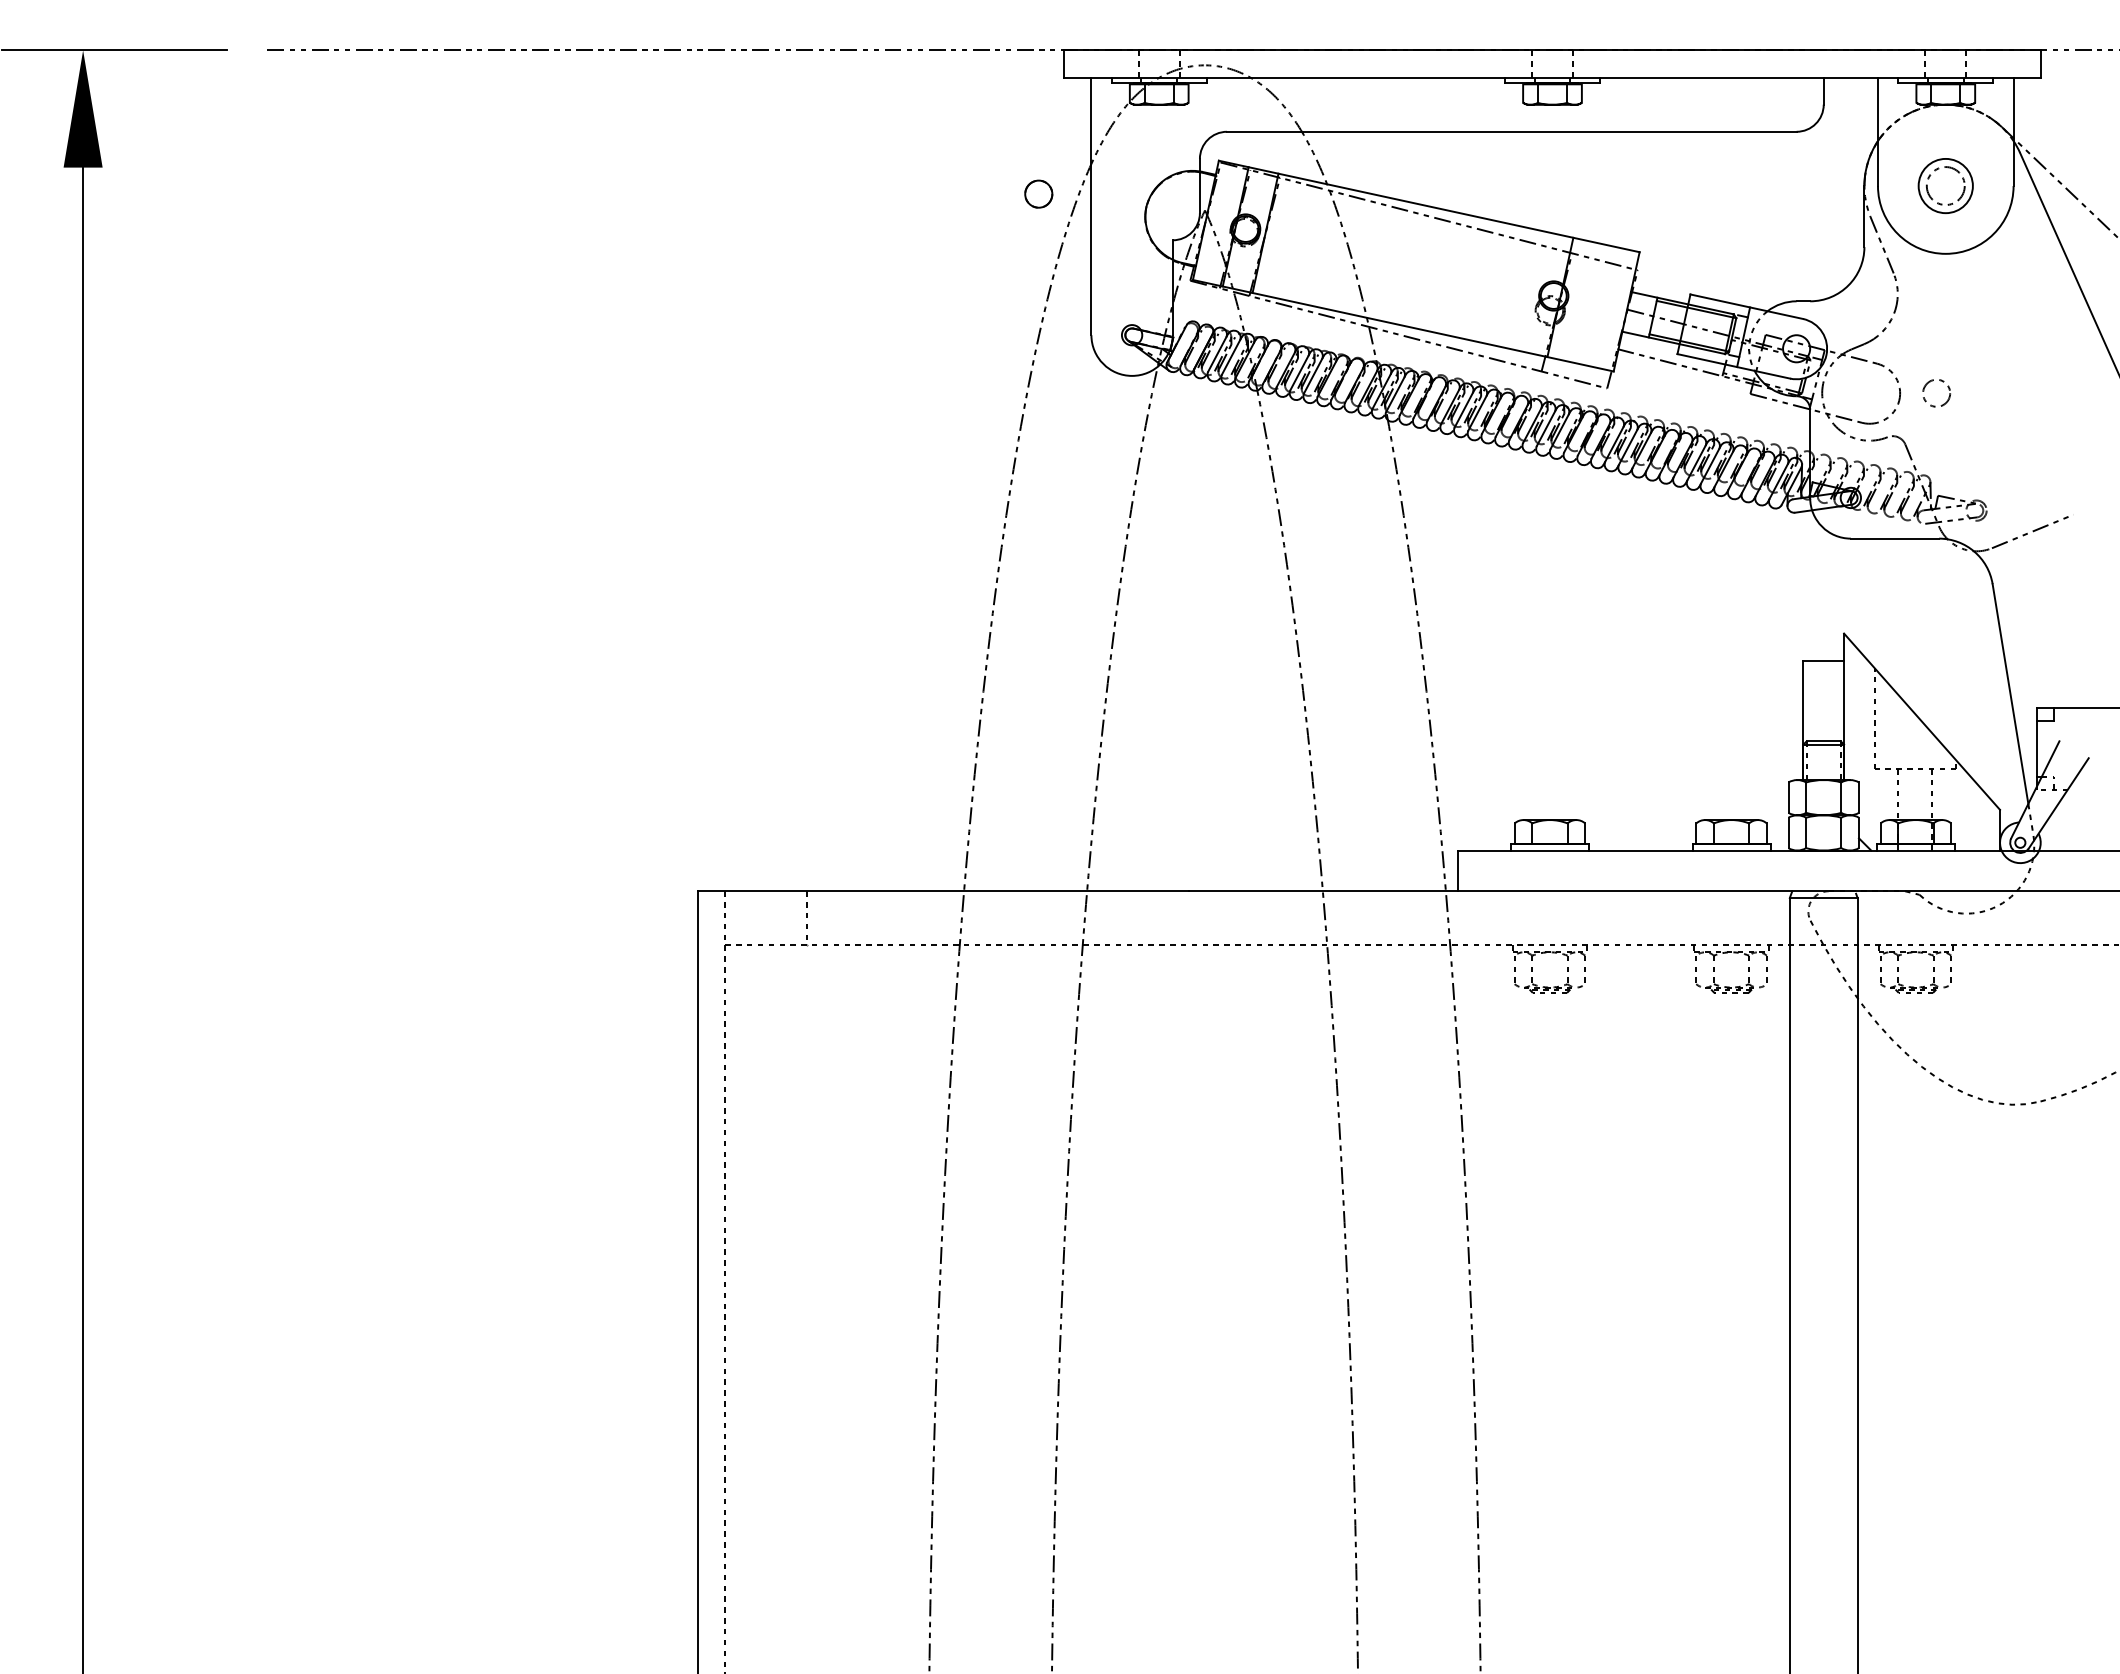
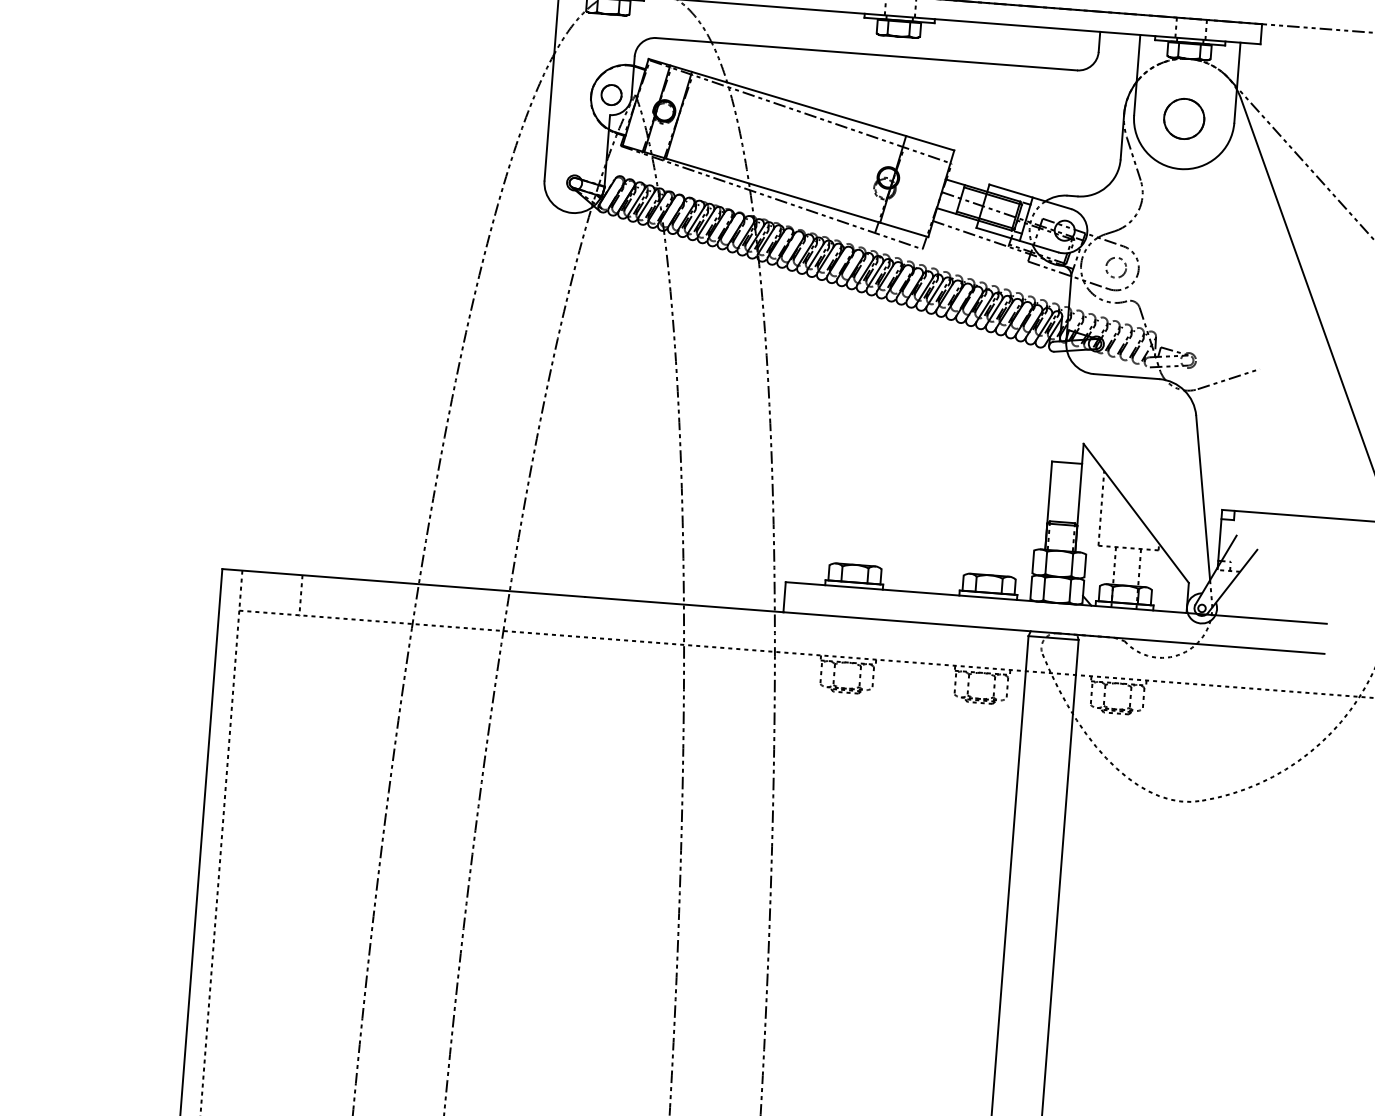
circle: (1945, 185) -> (1184, 118), size x1.43
circle: (1038, 193) -> (611, 94), moved
circle: (1936, 393) -> (1116, 267), moved

